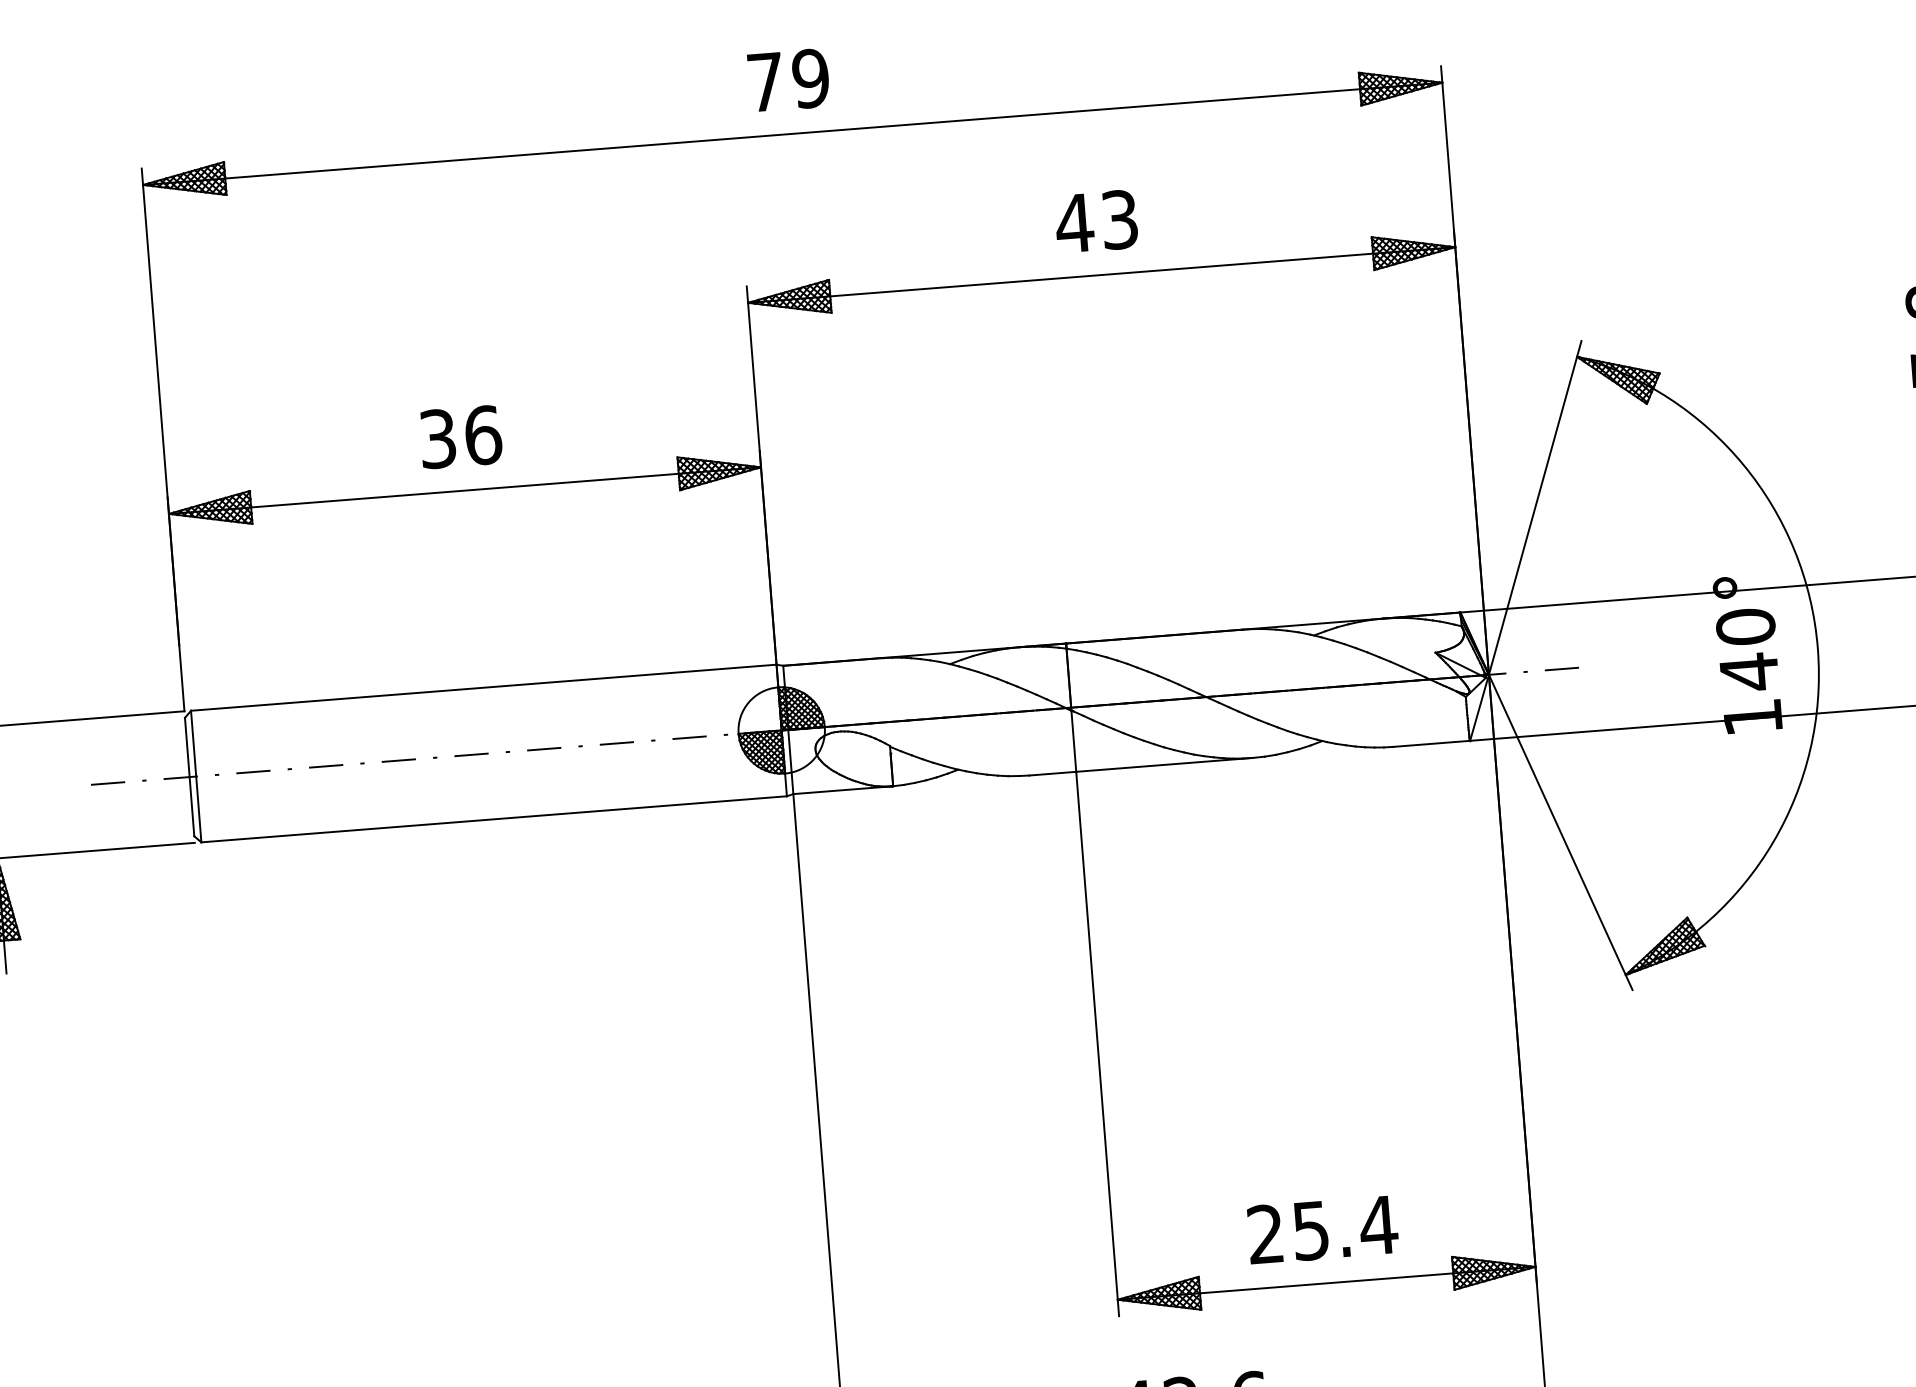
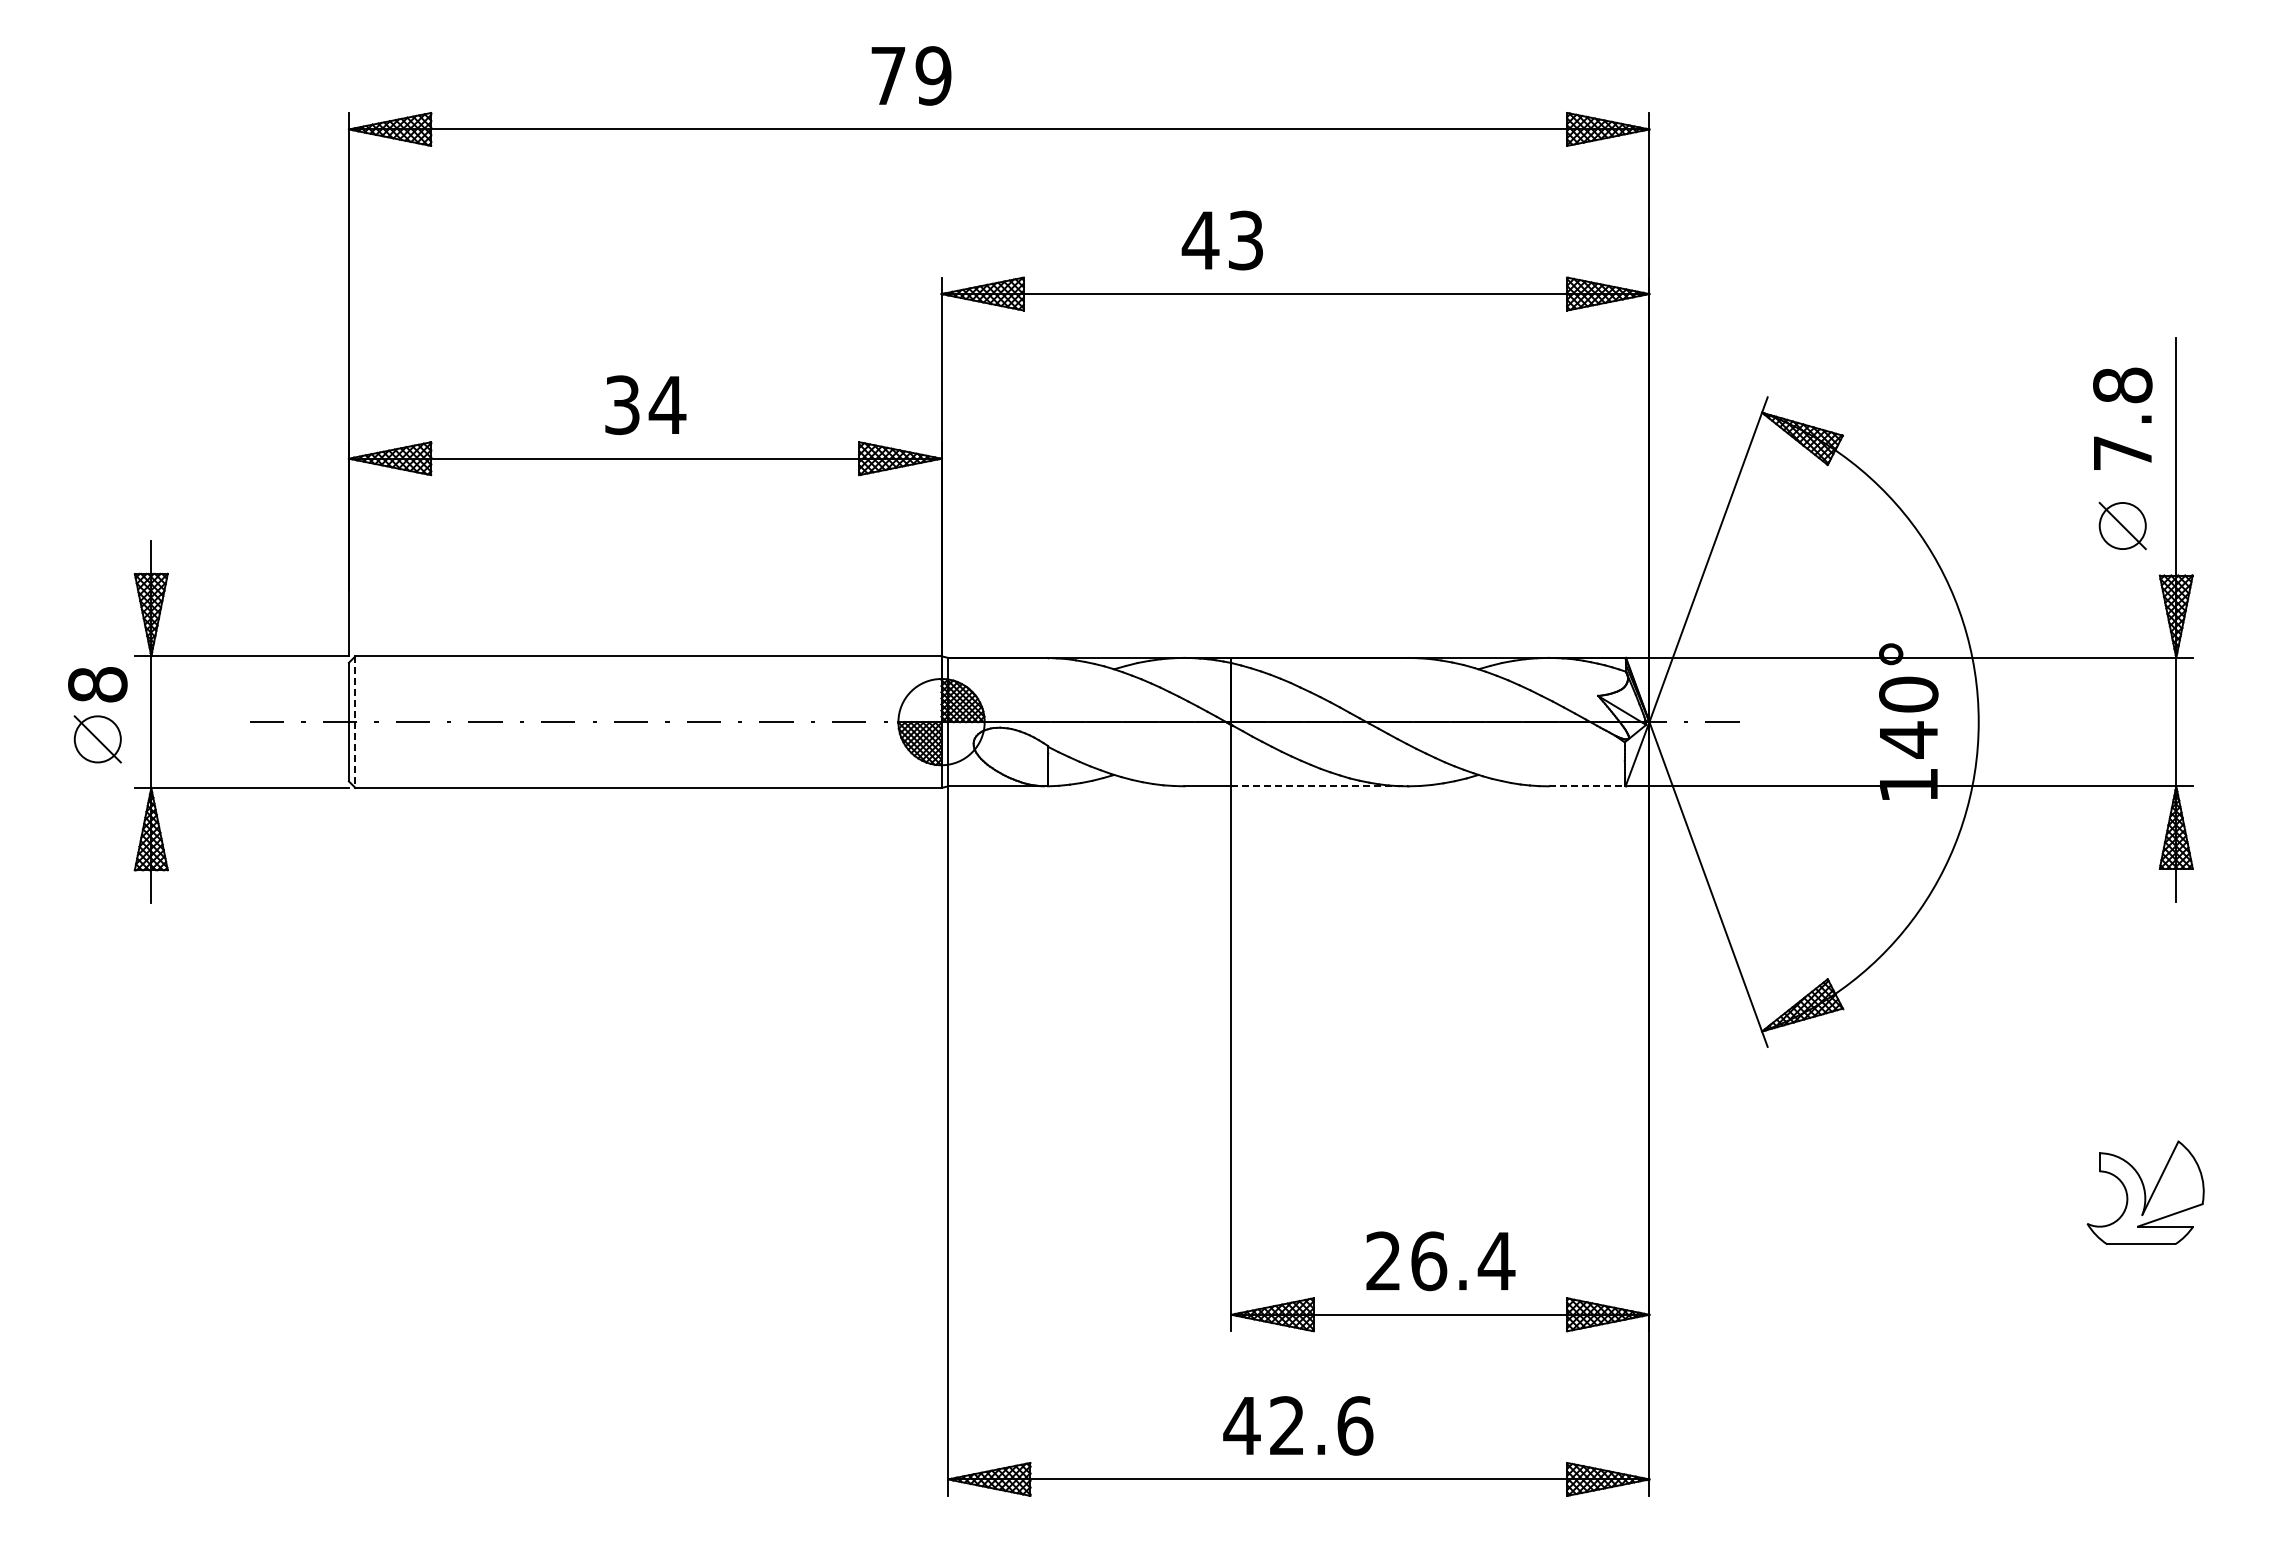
text: (788, 79) -> (911, 75), moved
text: (1095, 221) -> (1221, 240), moved
text: (483, 435) -> (667, 405), 36 -> 34
line: (1432, 744) -> (1587, 786), solid -> dashed
line: (1165, 765) -> (1320, 786), solid -> dashed
line: (196, 776) -> (355, 722), solid -> dashed
text: (1311, 1230) -> (1429, 1261), 25.4 -> 26.4

